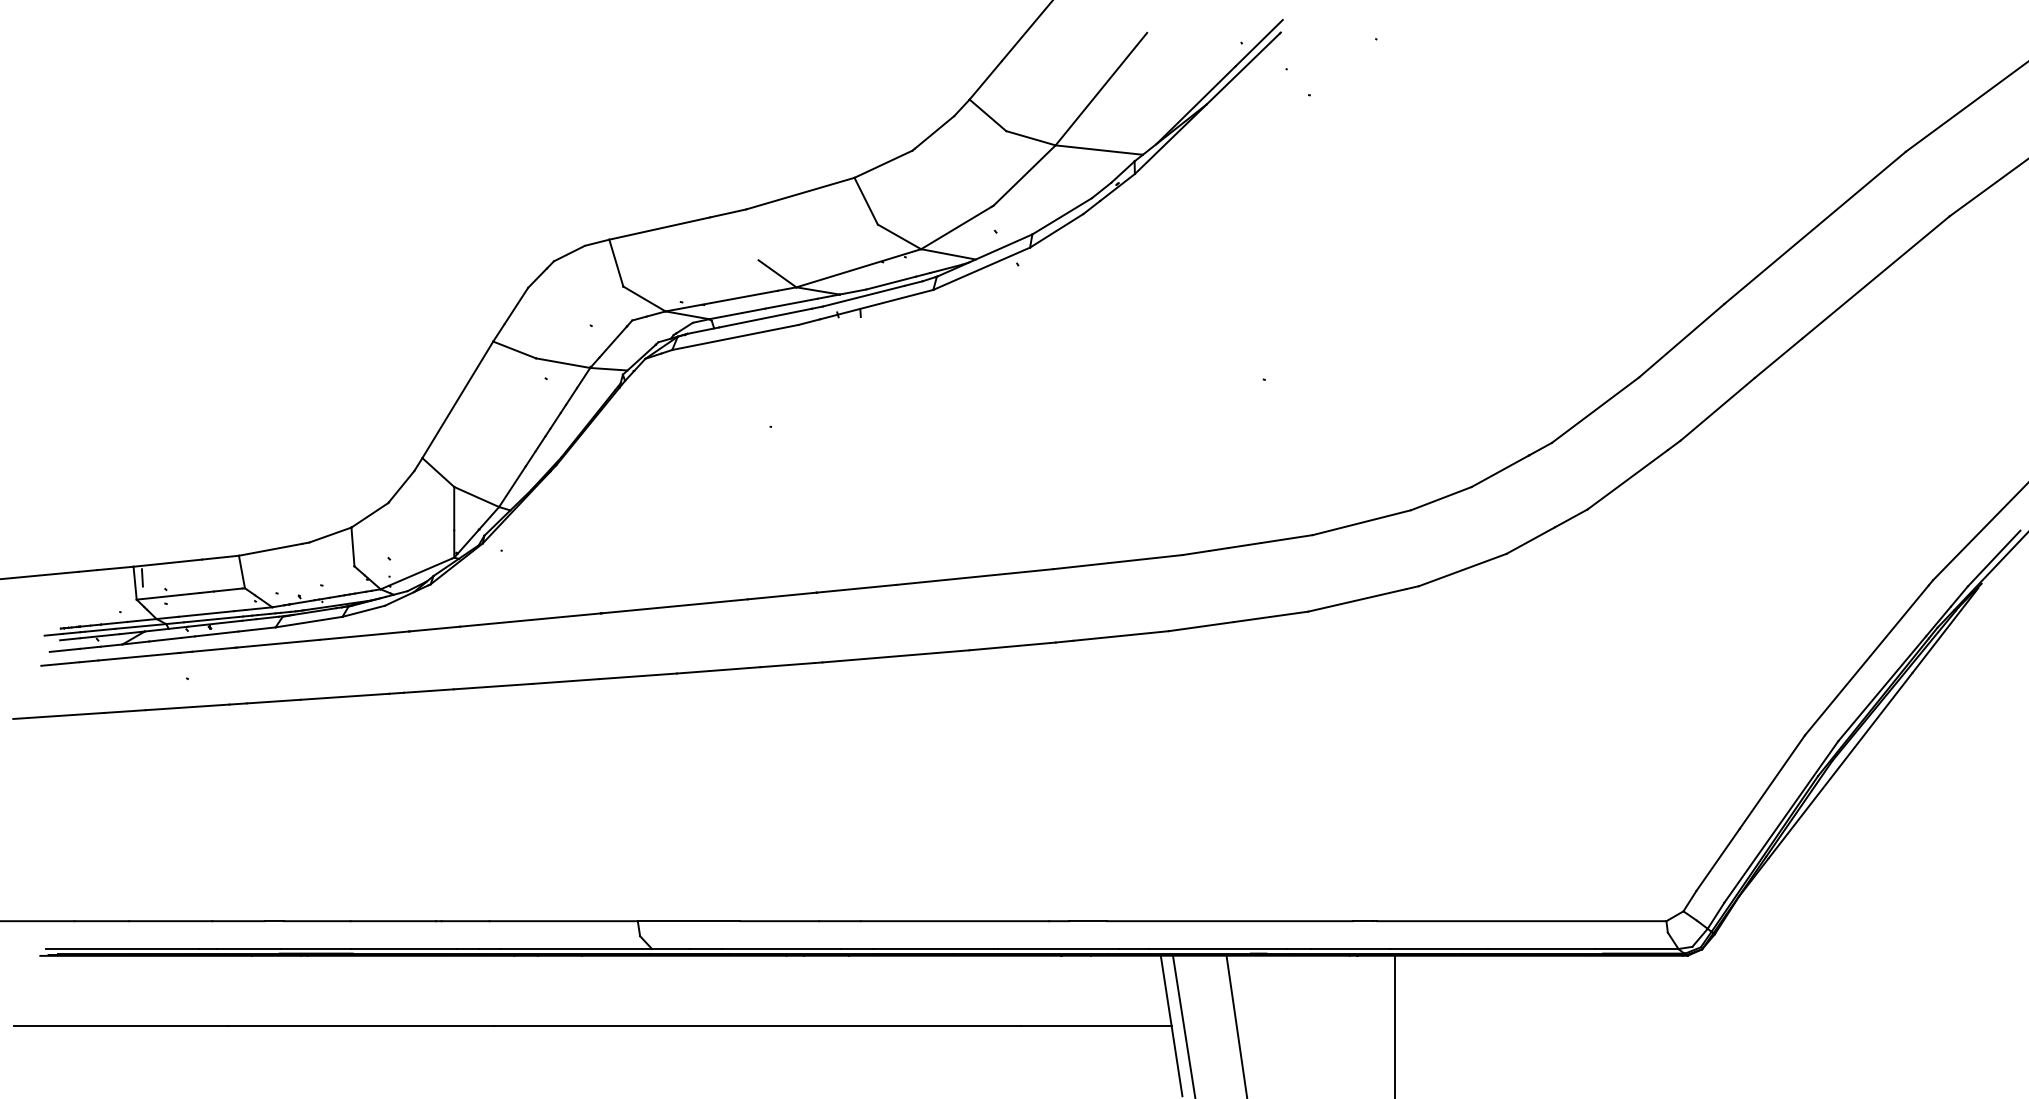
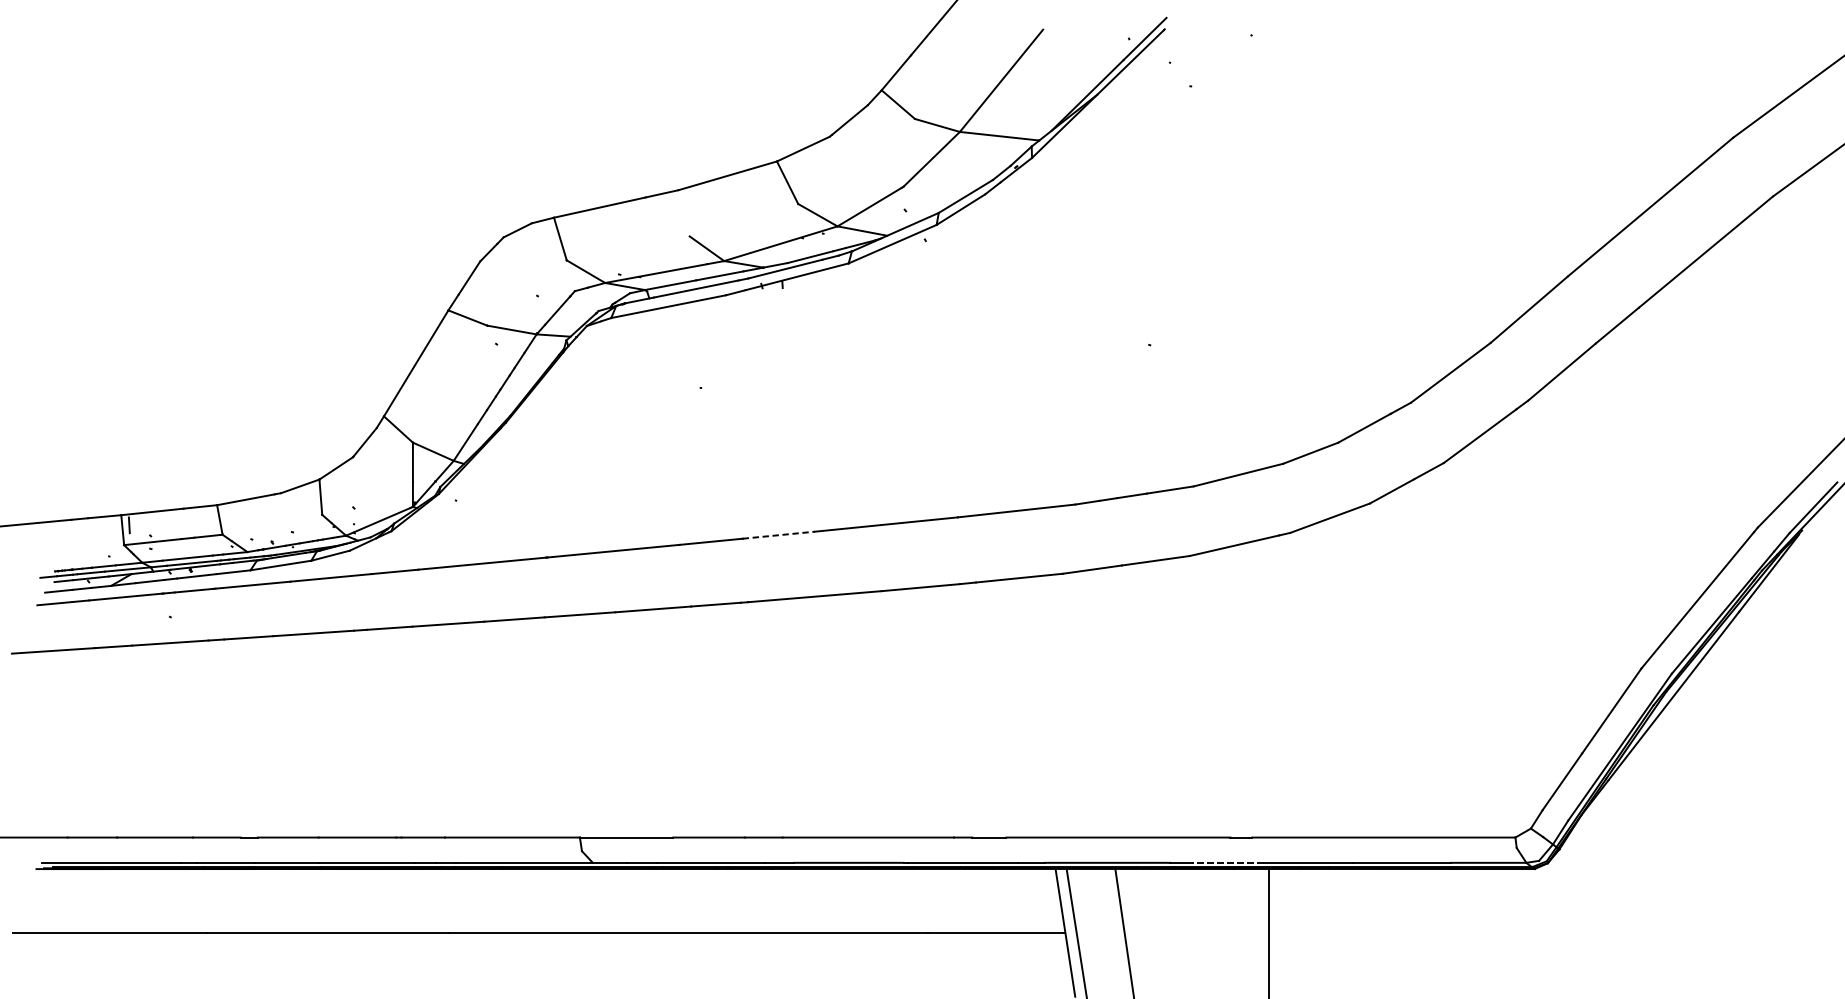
line: (856, 588) -> (778, 534), solid -> dashed
line: (1349, 949) -> (1227, 863), solid -> dashed

